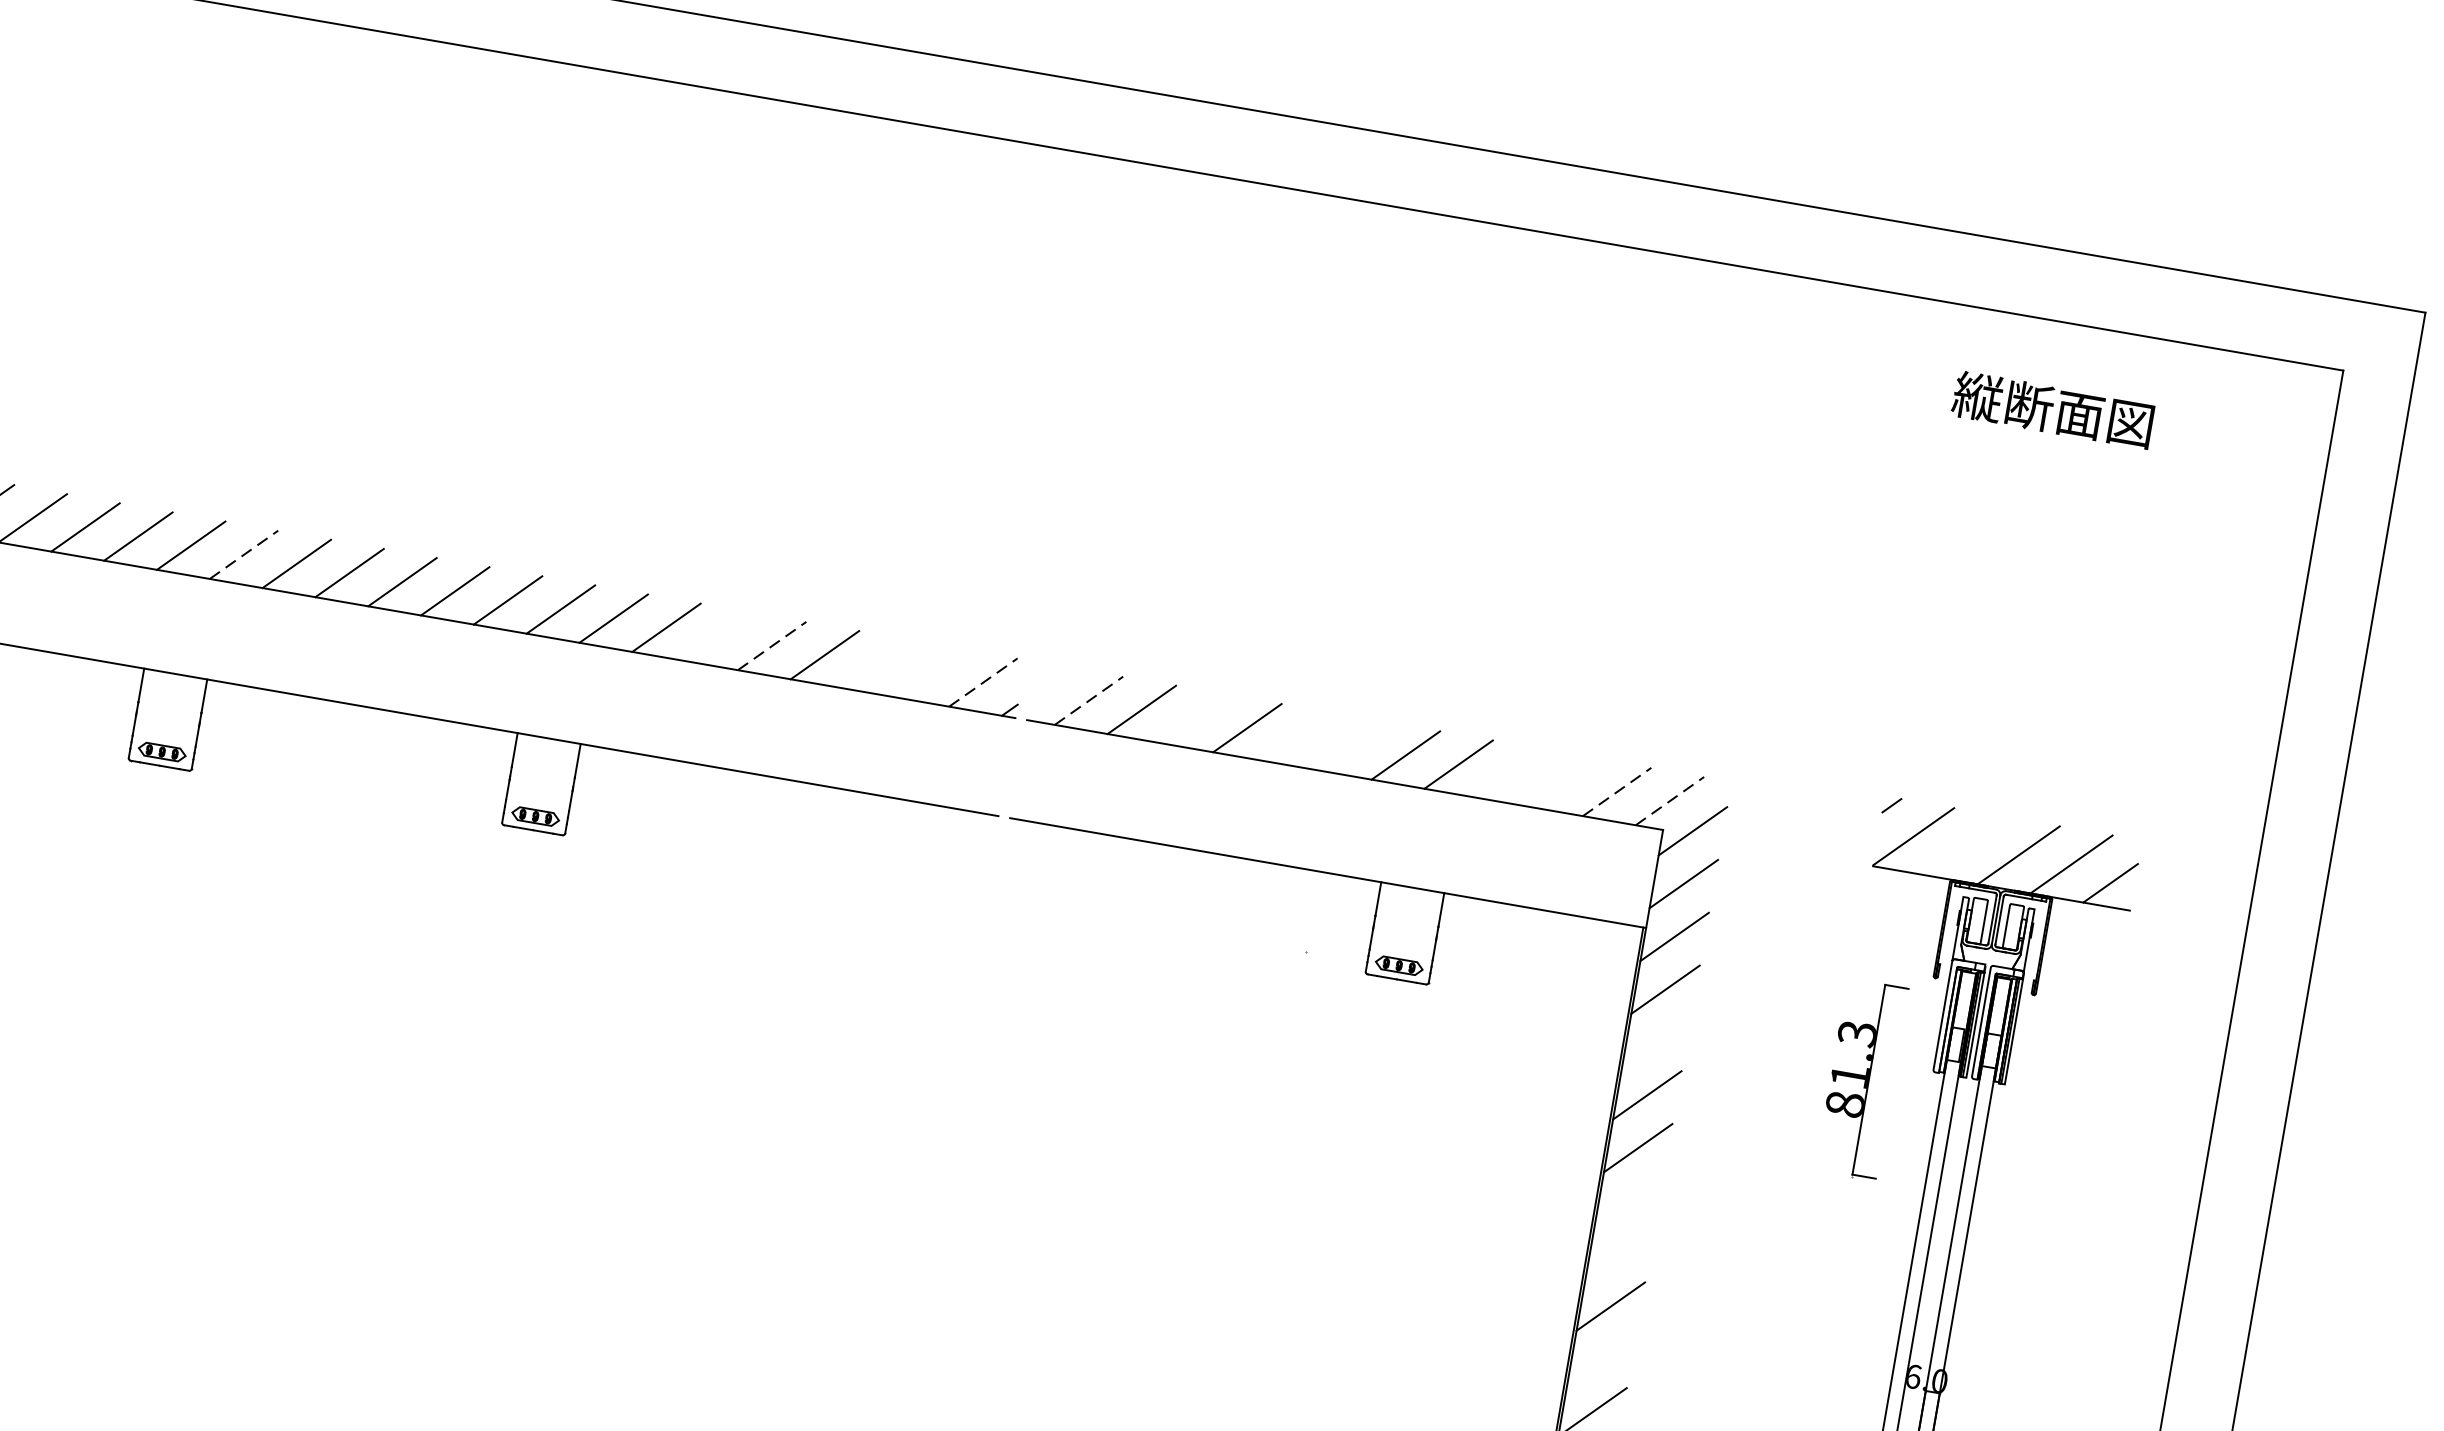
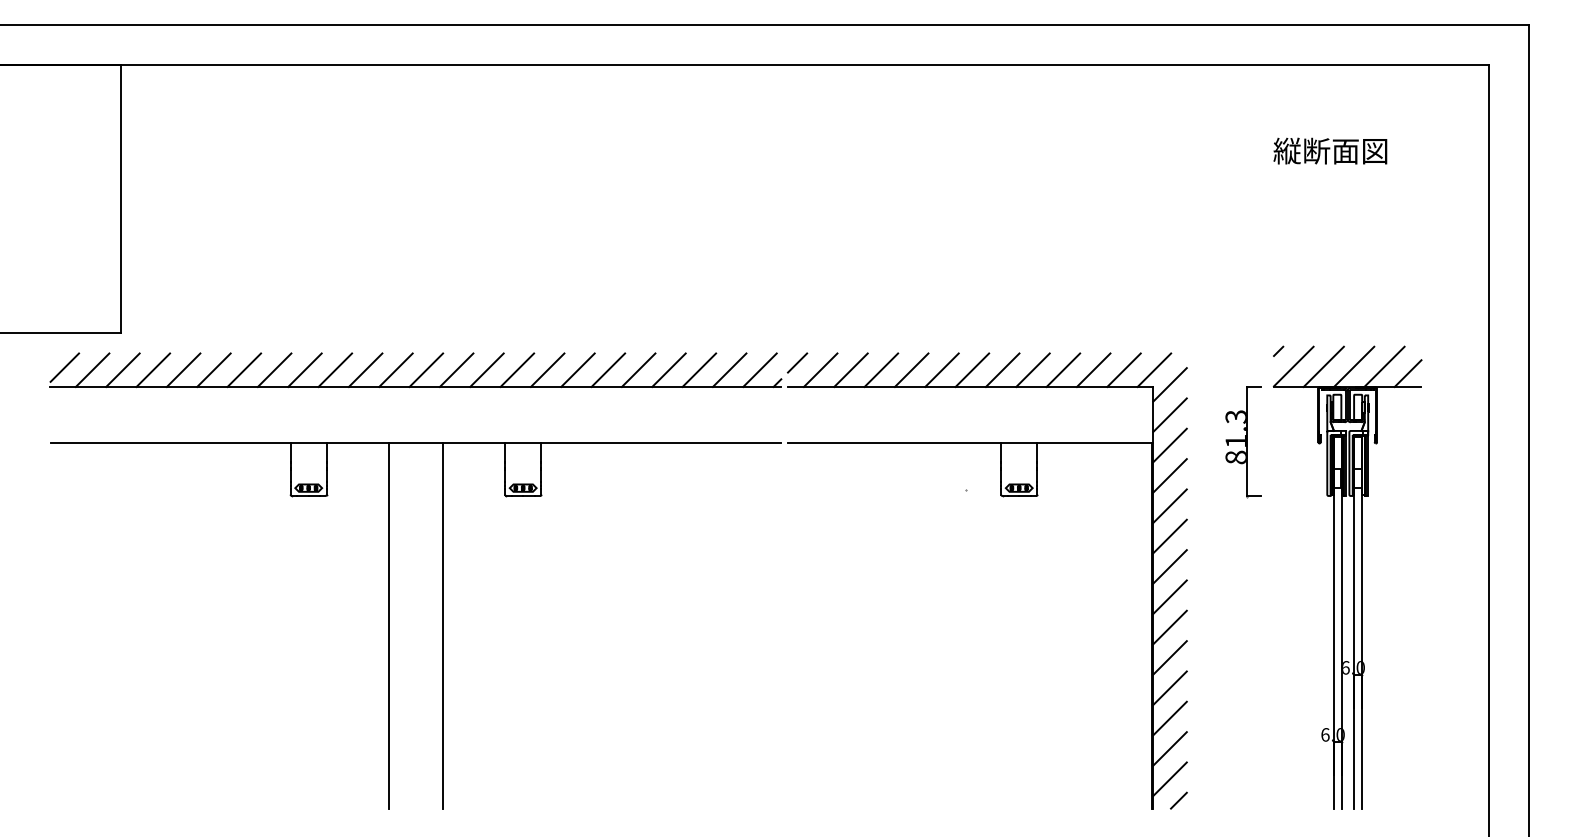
text: (2053, 408) -> (1330, 150), moved
line: (244, 555) -> (335, 370), dashed -> solid
line: (719, 635) -> (608, 369), added
line: (771, 646) -> (638, 370), dashed -> solid
line: (878, 663) -> (699, 369), added
line: (930, 672) -> (729, 369), added
line: (1050, 680) -> (797, 362), added
line: (984, 683) -> (760, 370), dashed -> solid
line: (1088, 701) -> (820, 370), dashed -> solid
line: (1195, 717) -> (881, 369), added
line: (1299, 735) -> (941, 369), added
line: (1353, 745) -> (972, 369), added
line: (1511, 772) -> (1063, 369), added
line: (1564, 781) -> (1093, 369), added
line: (1617, 792) -> (1124, 370), dashed -> solid
line: (1670, 801) -> (1154, 370), dashed -> solid
line: (1965, 845) -> (1323, 366), added
line: (261, 1015) -> (389, 625), added
line: (353, 1031) -> (442, 625), added
line: (1655, 1041) -> (1169, 505), added
part: (1862, 1080) -> (1243, 442), moved
line: (1628, 1199) -> (1169, 596), added
line: (1618, 1253) -> (1169, 627), added
line: (1600, 1358) -> (1169, 687), added

